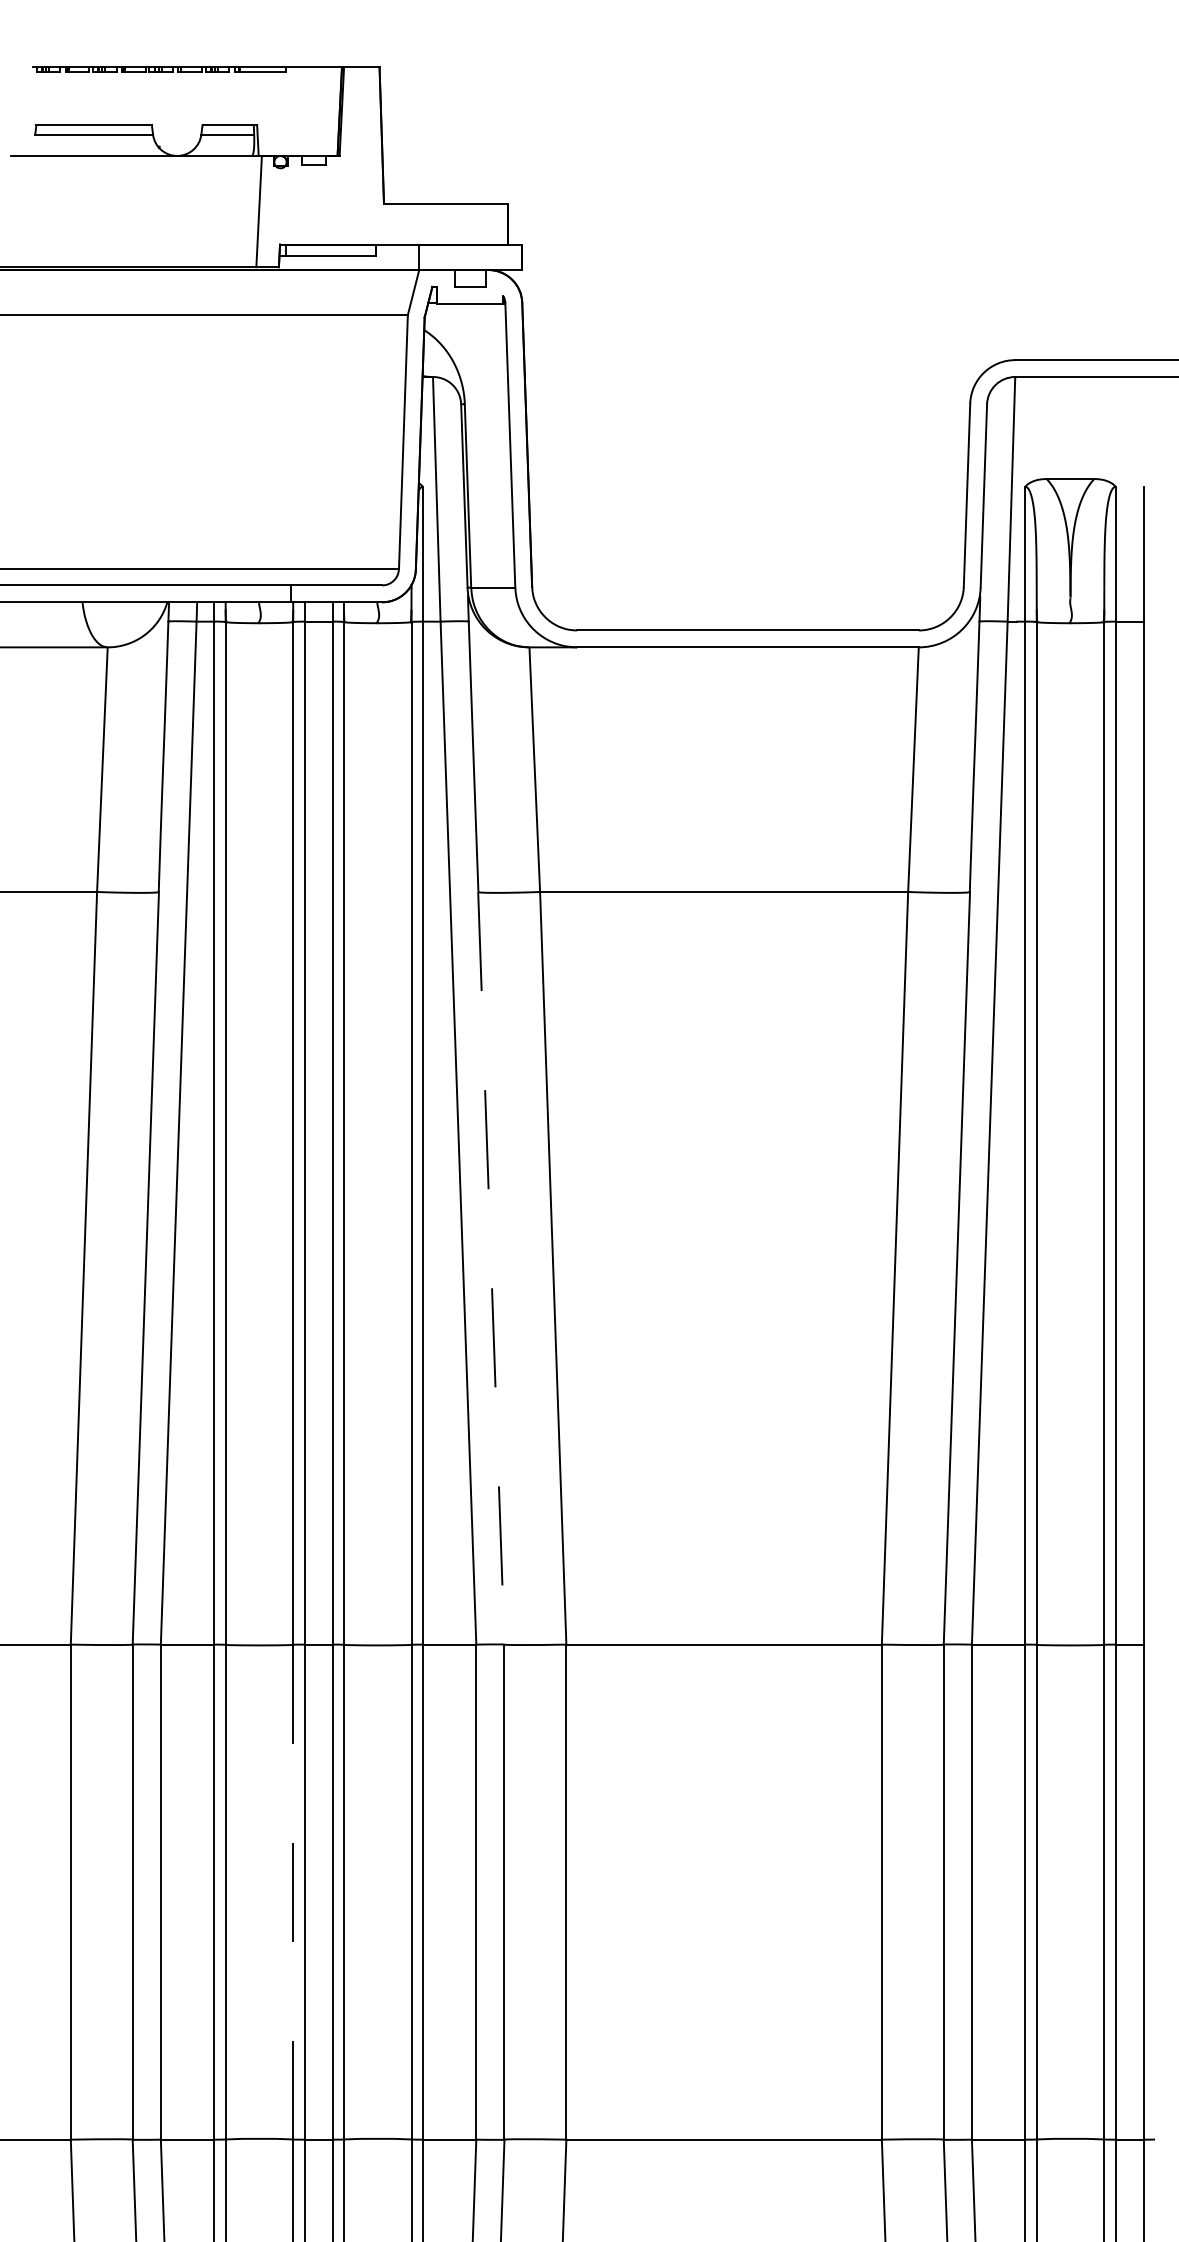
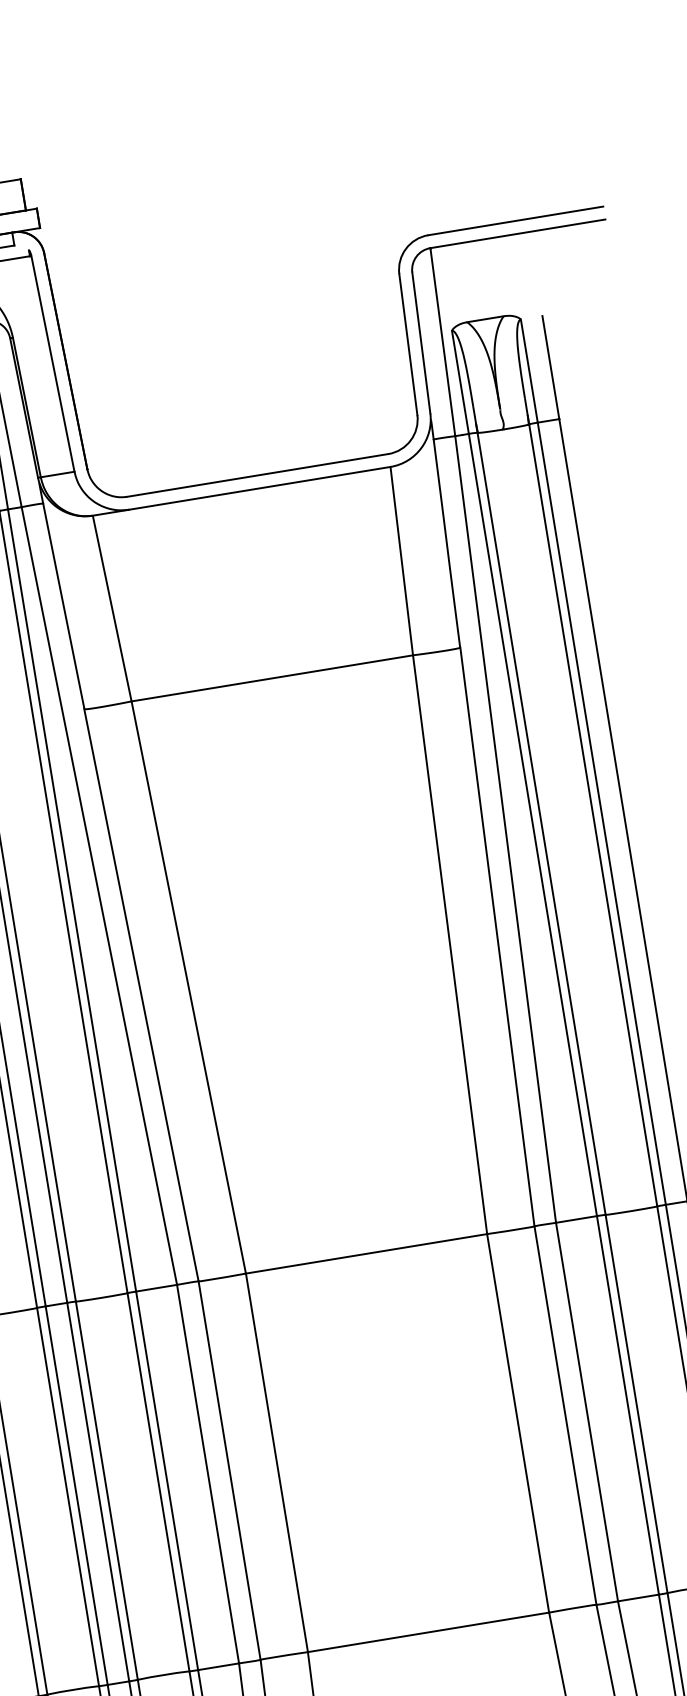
line: (491, 1268) -> (141, 995), dashed -> solid
line: (293, 1892) -> (68, 1497), dashed -> solid

